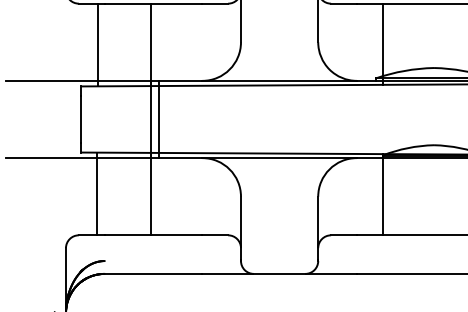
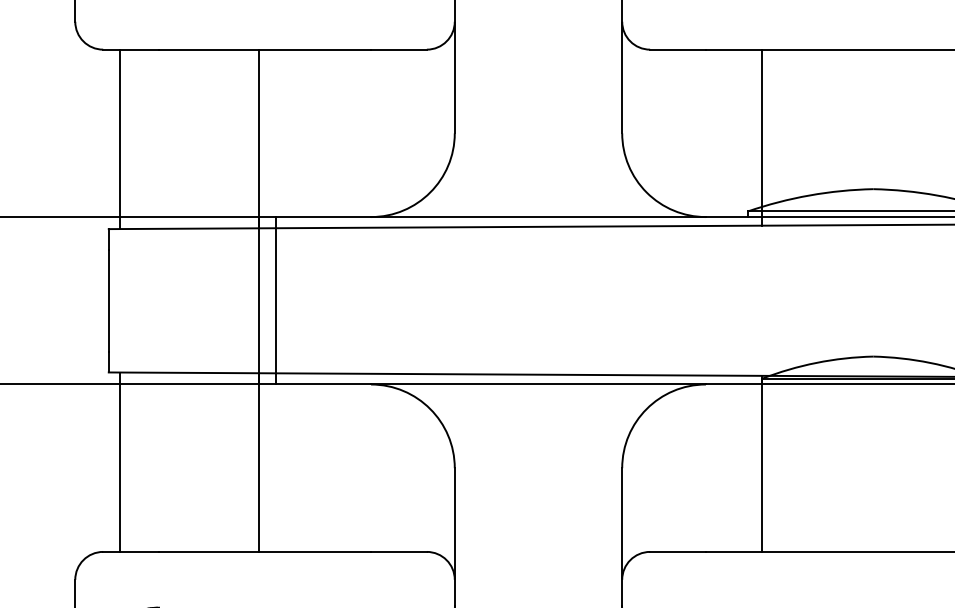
line: (97, 44) -> (119, 138), moved
line: (96, 193) -> (119, 461), moved

